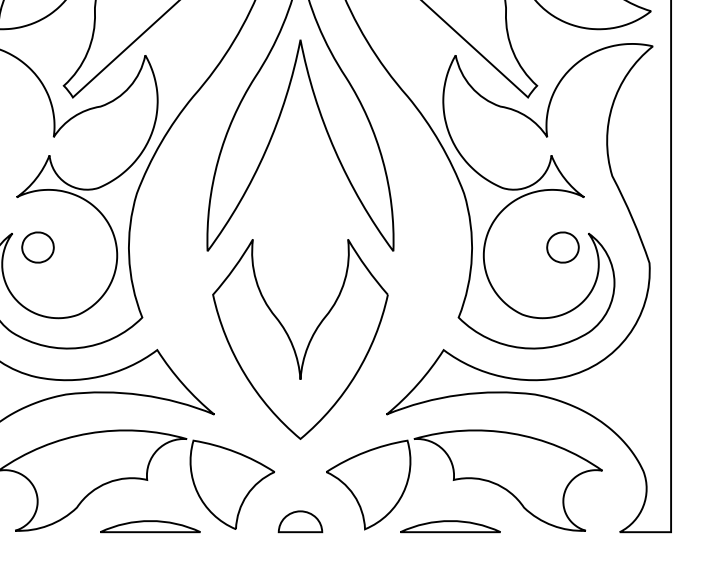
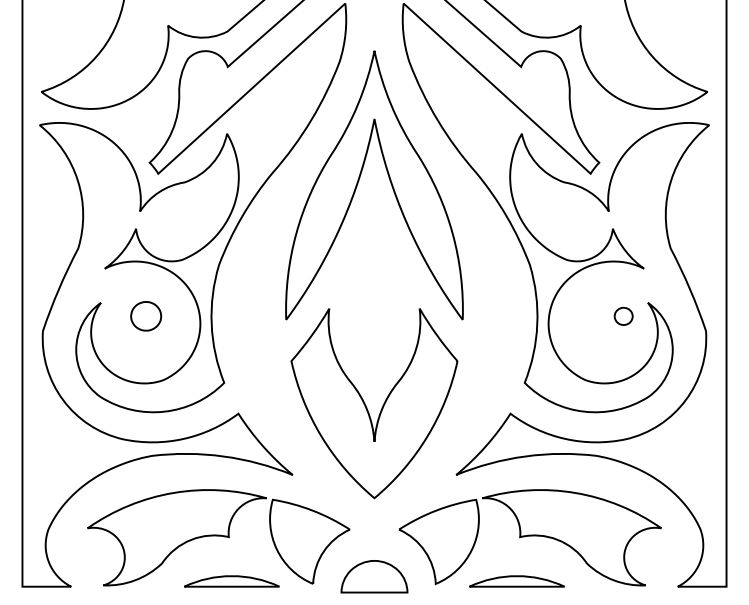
part: (38, 247) -> (146, 316), moved
part: (562, 247) -> (623, 316), size x0.6
part: (300, 521) -> (374, 576), size x1.6

